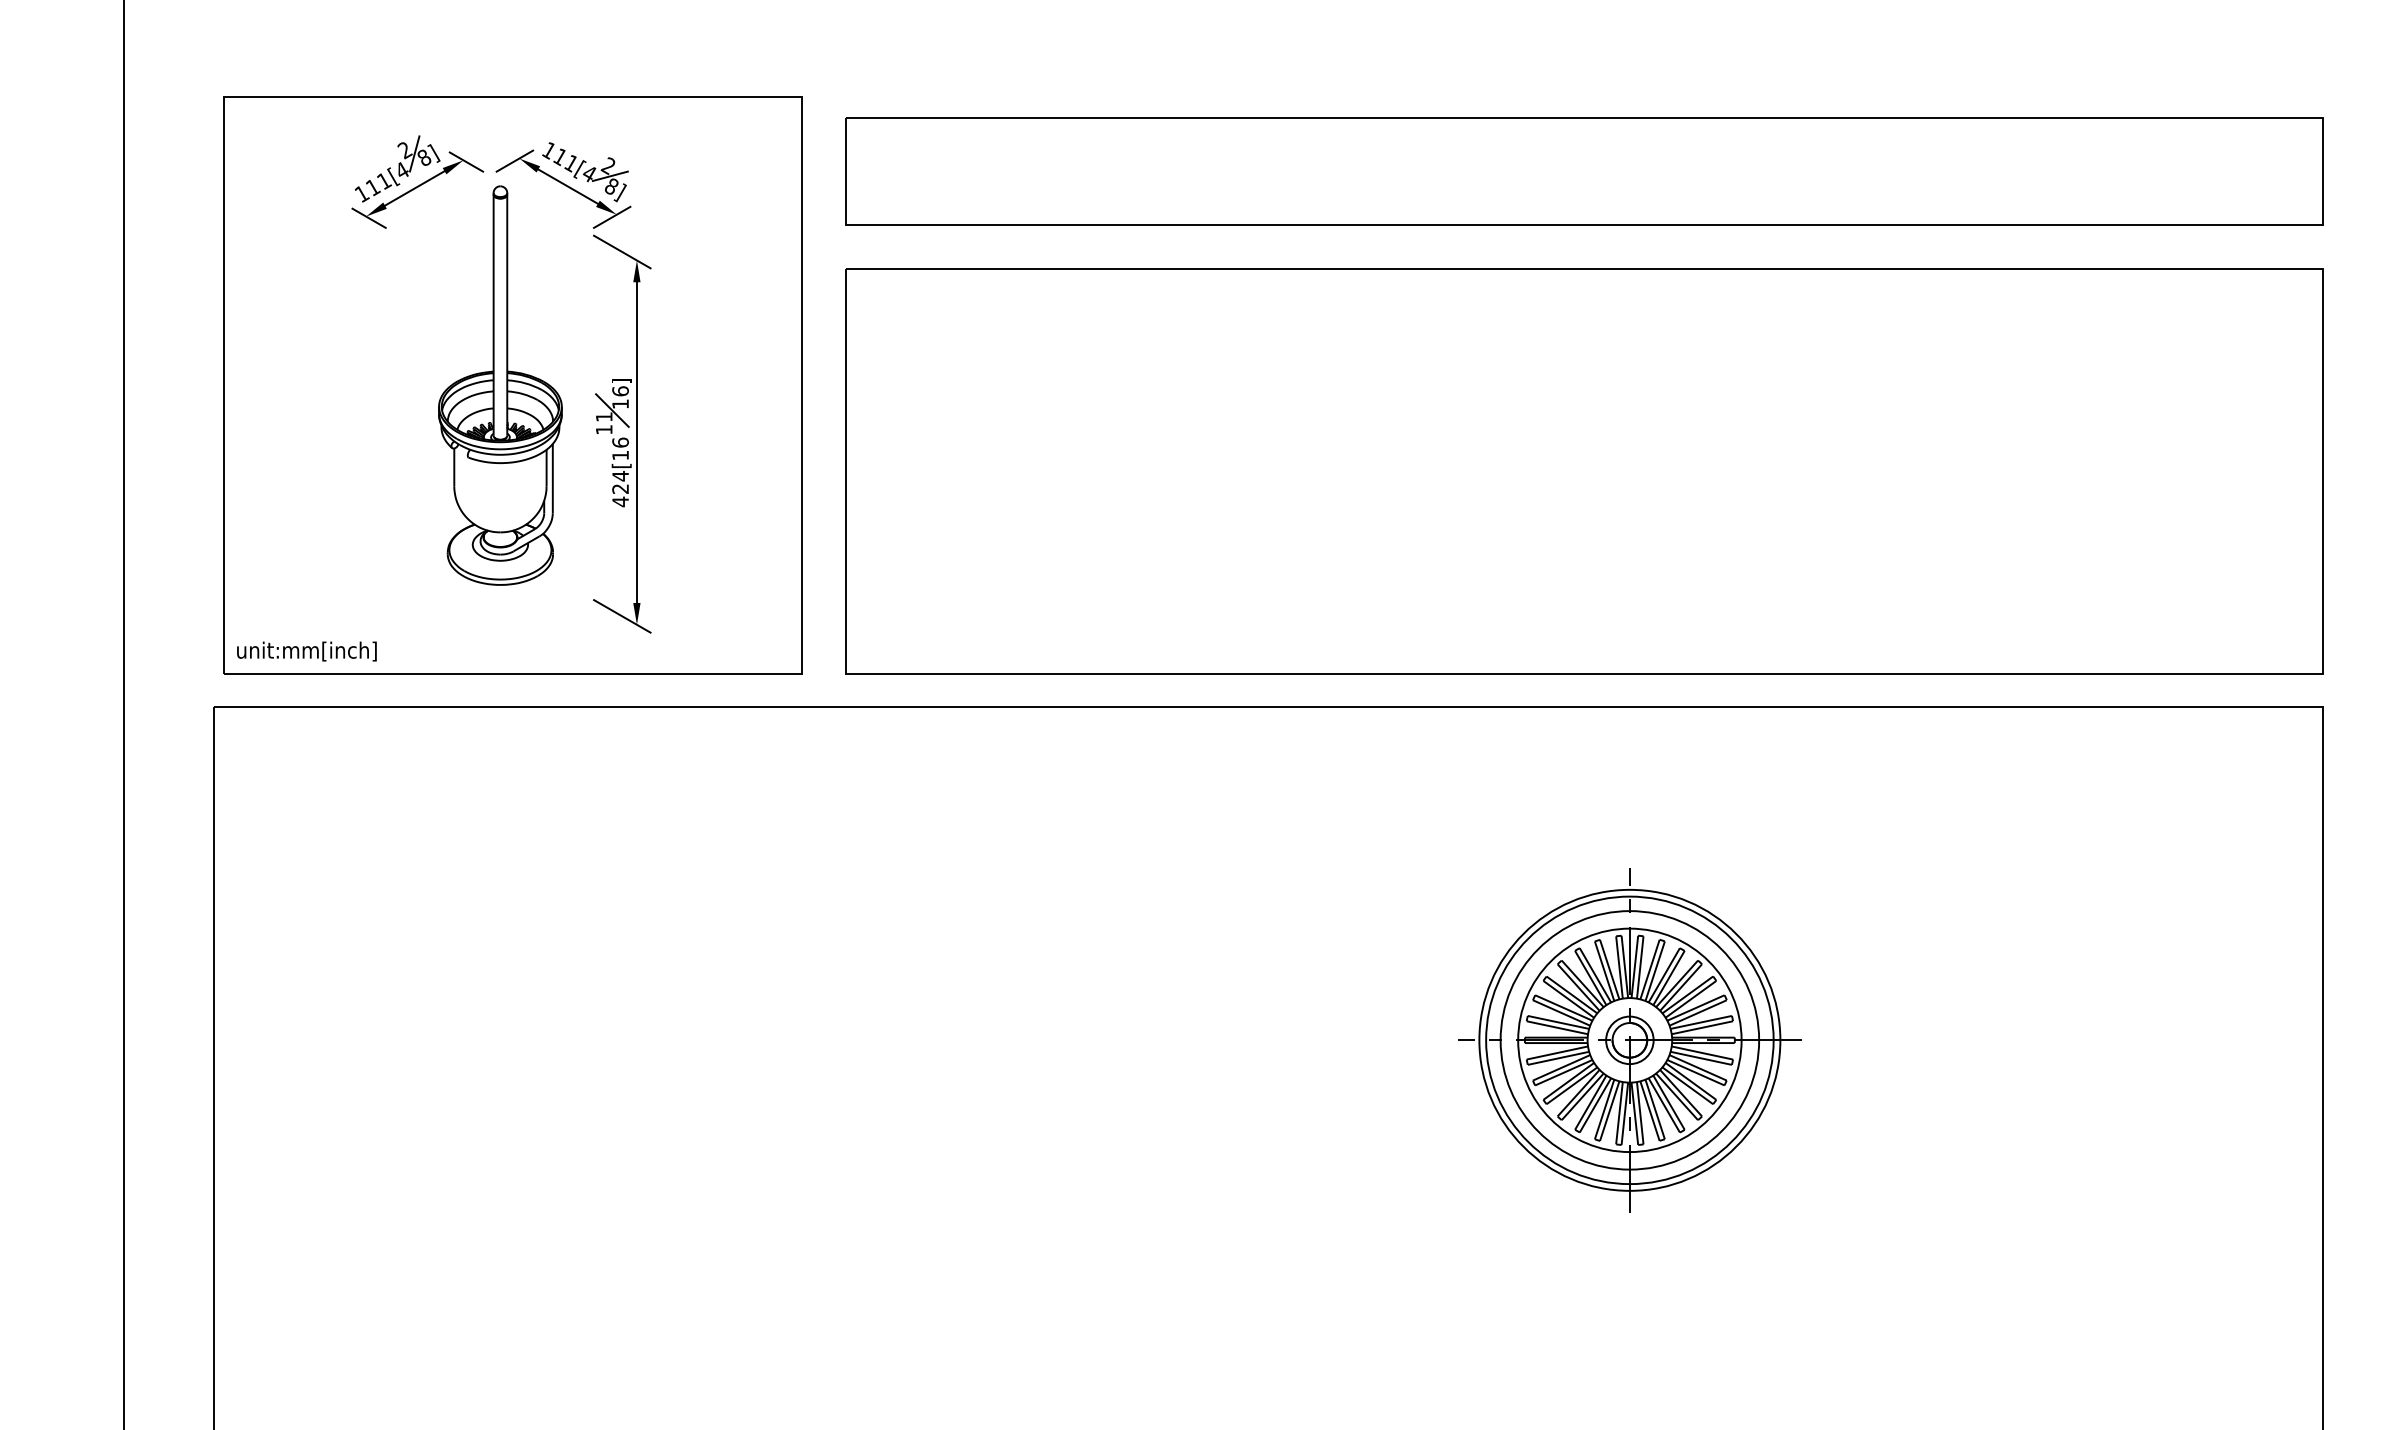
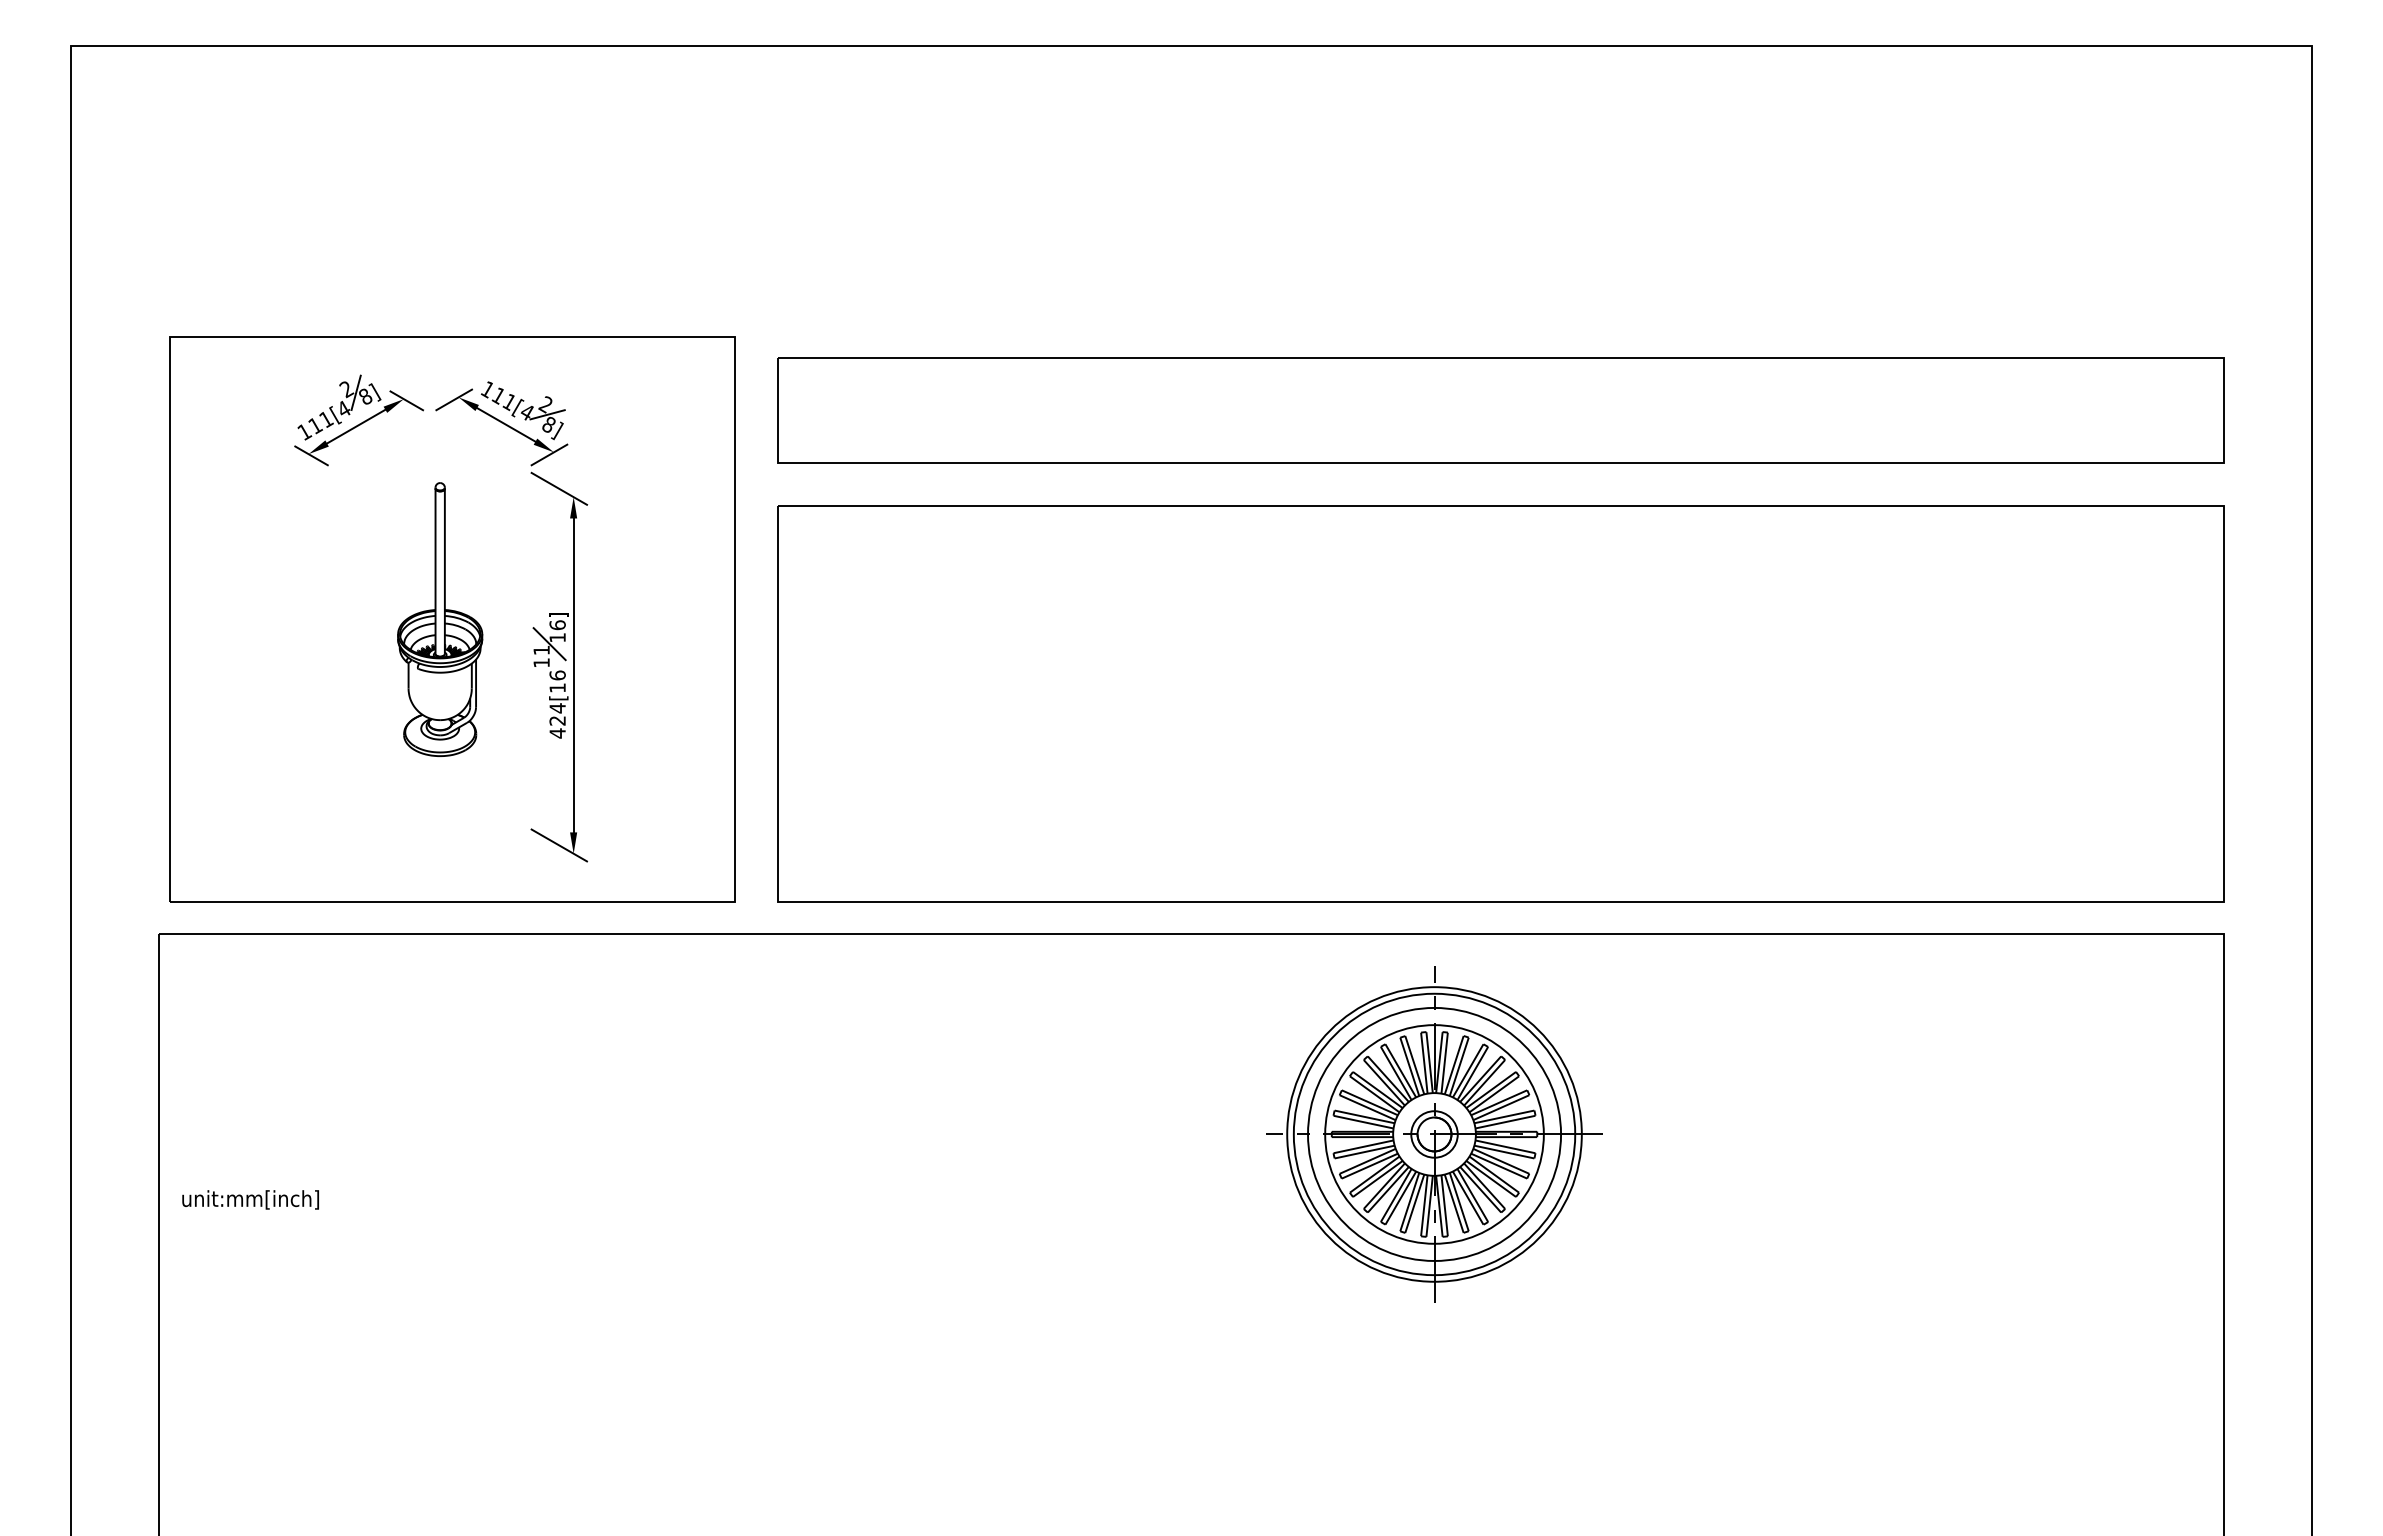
part: (500, 385) -> (440, 619), size x0.7
text: (306, 651) -> (250, 1199), moved
part: (1629, 1040) -> (1434, 1134), moved

